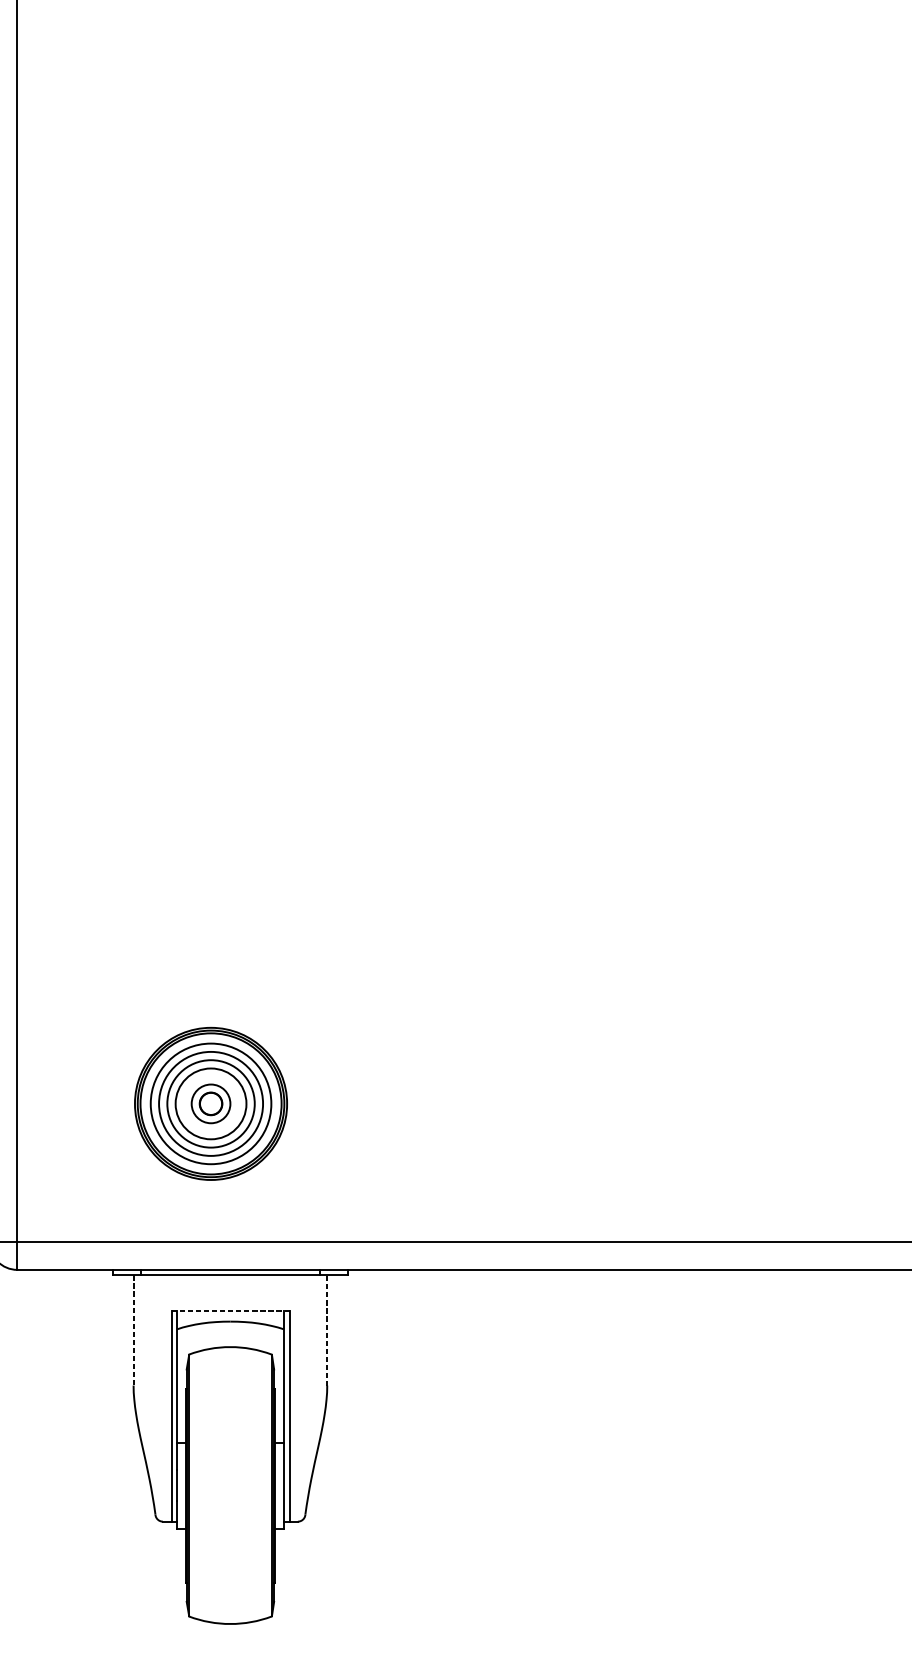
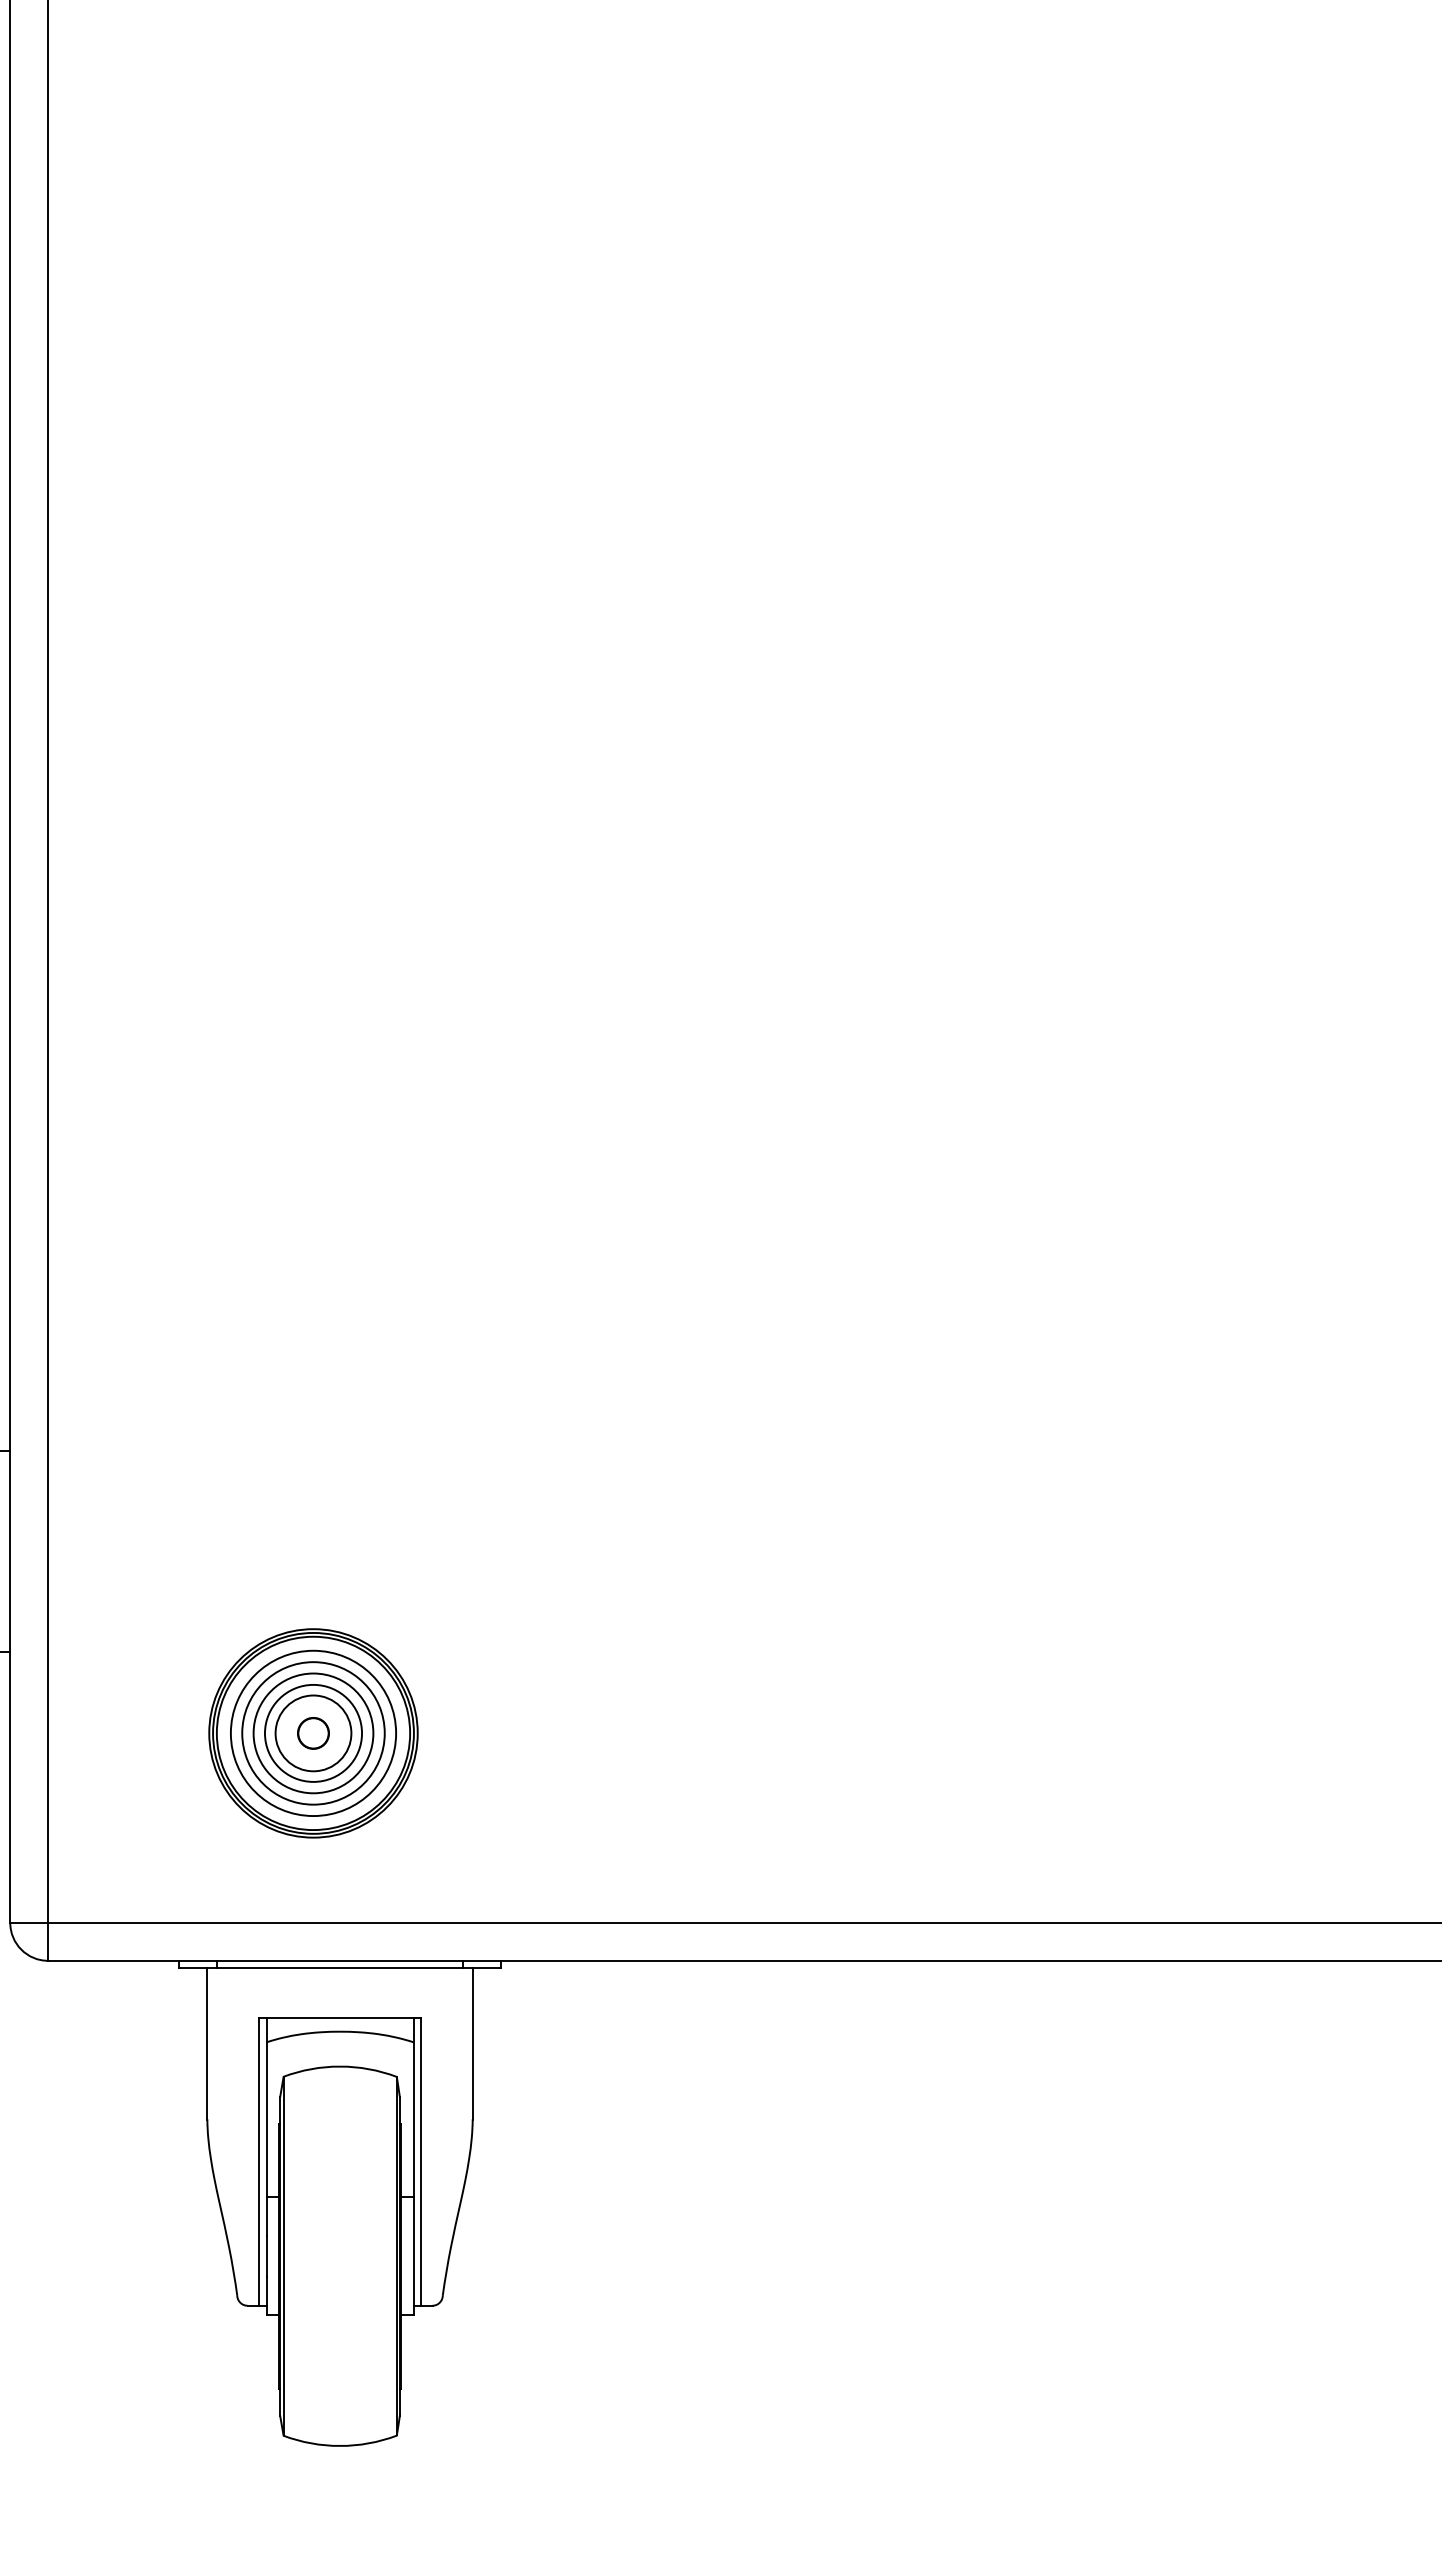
circle: (211, 1103) -> (313, 1733), size x1.43
line: (230, 1311) -> (340, 2017), dashed -> solid
line: (133, 1330) -> (207, 2044), dashed -> solid
line: (327, 1330) -> (472, 2044), dashed -> solid

